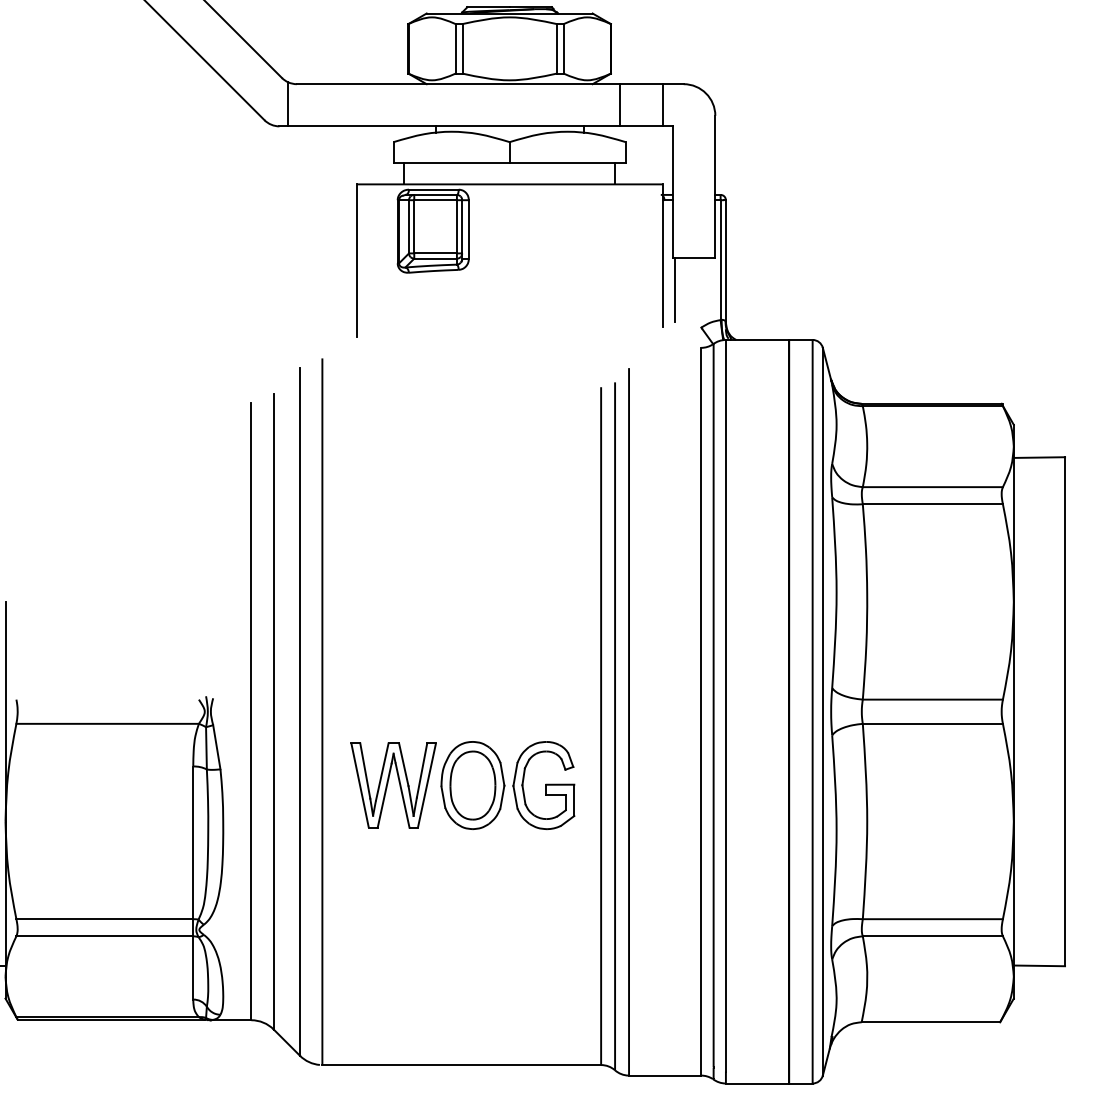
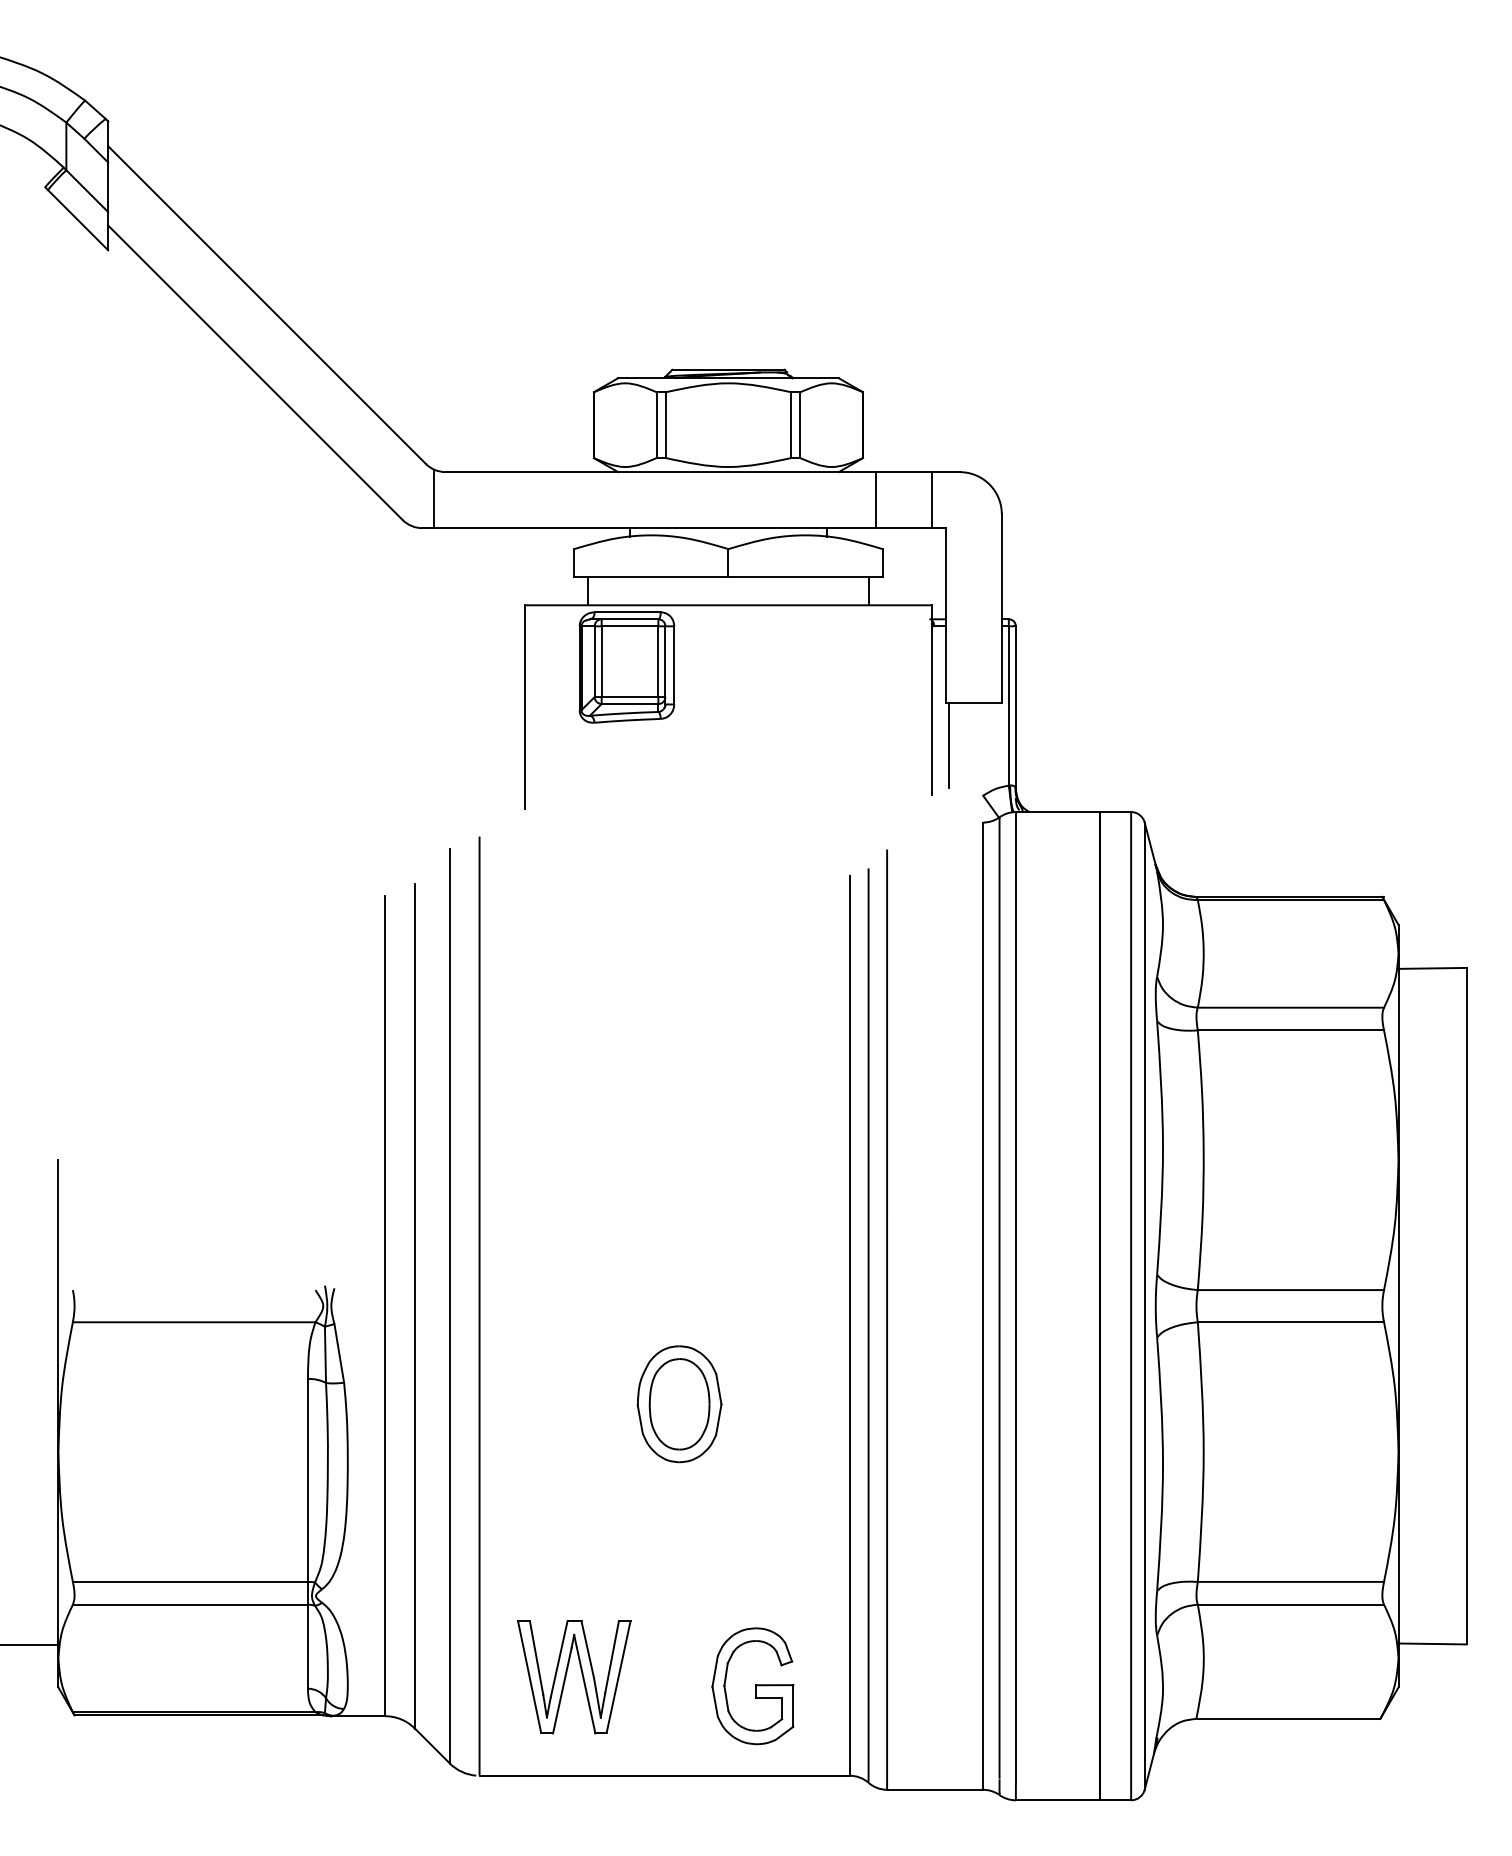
part: (399, 783) -> (581, 1674), moved
part: (543, 785) -> (752, 1686), moved

